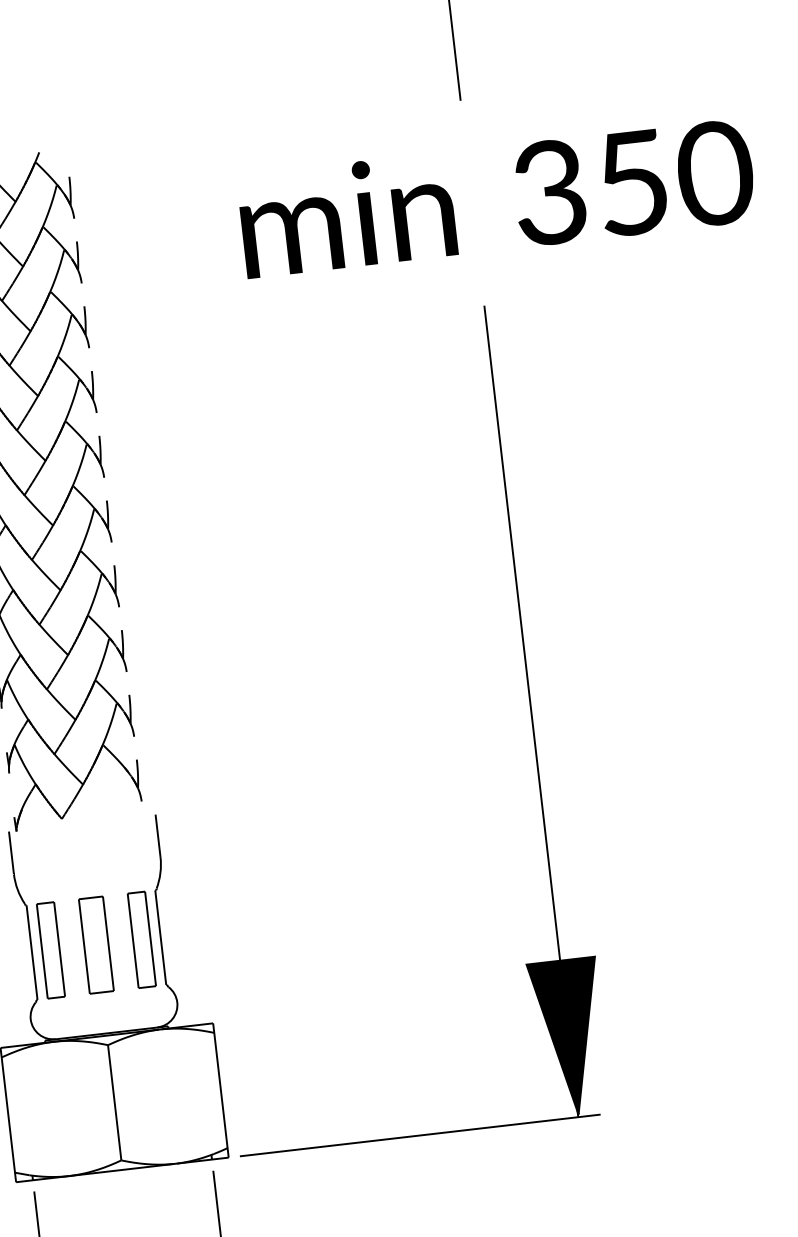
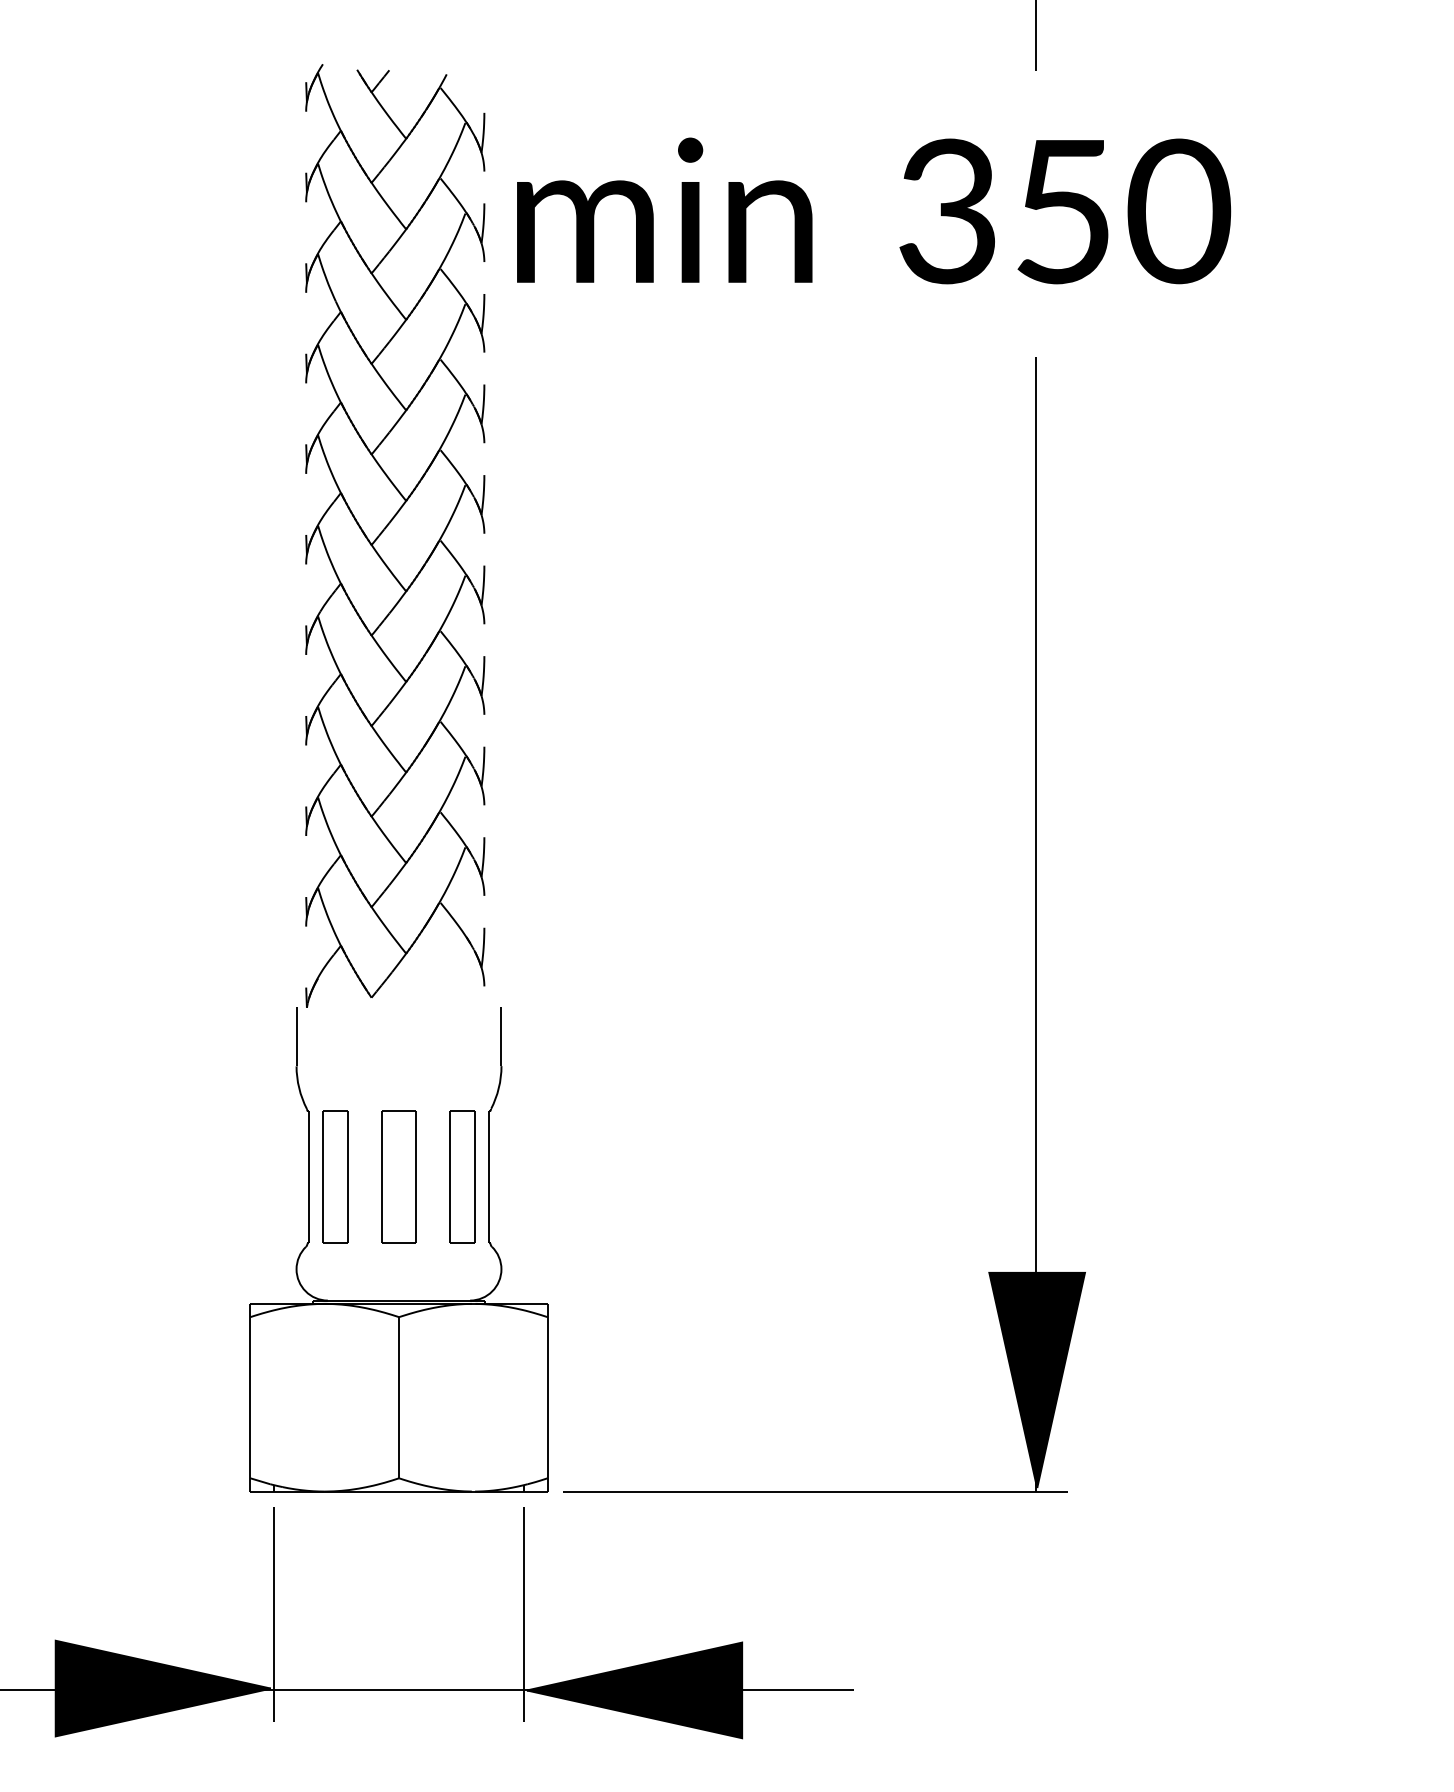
text: (497, 198) -> (874, 210), moved

